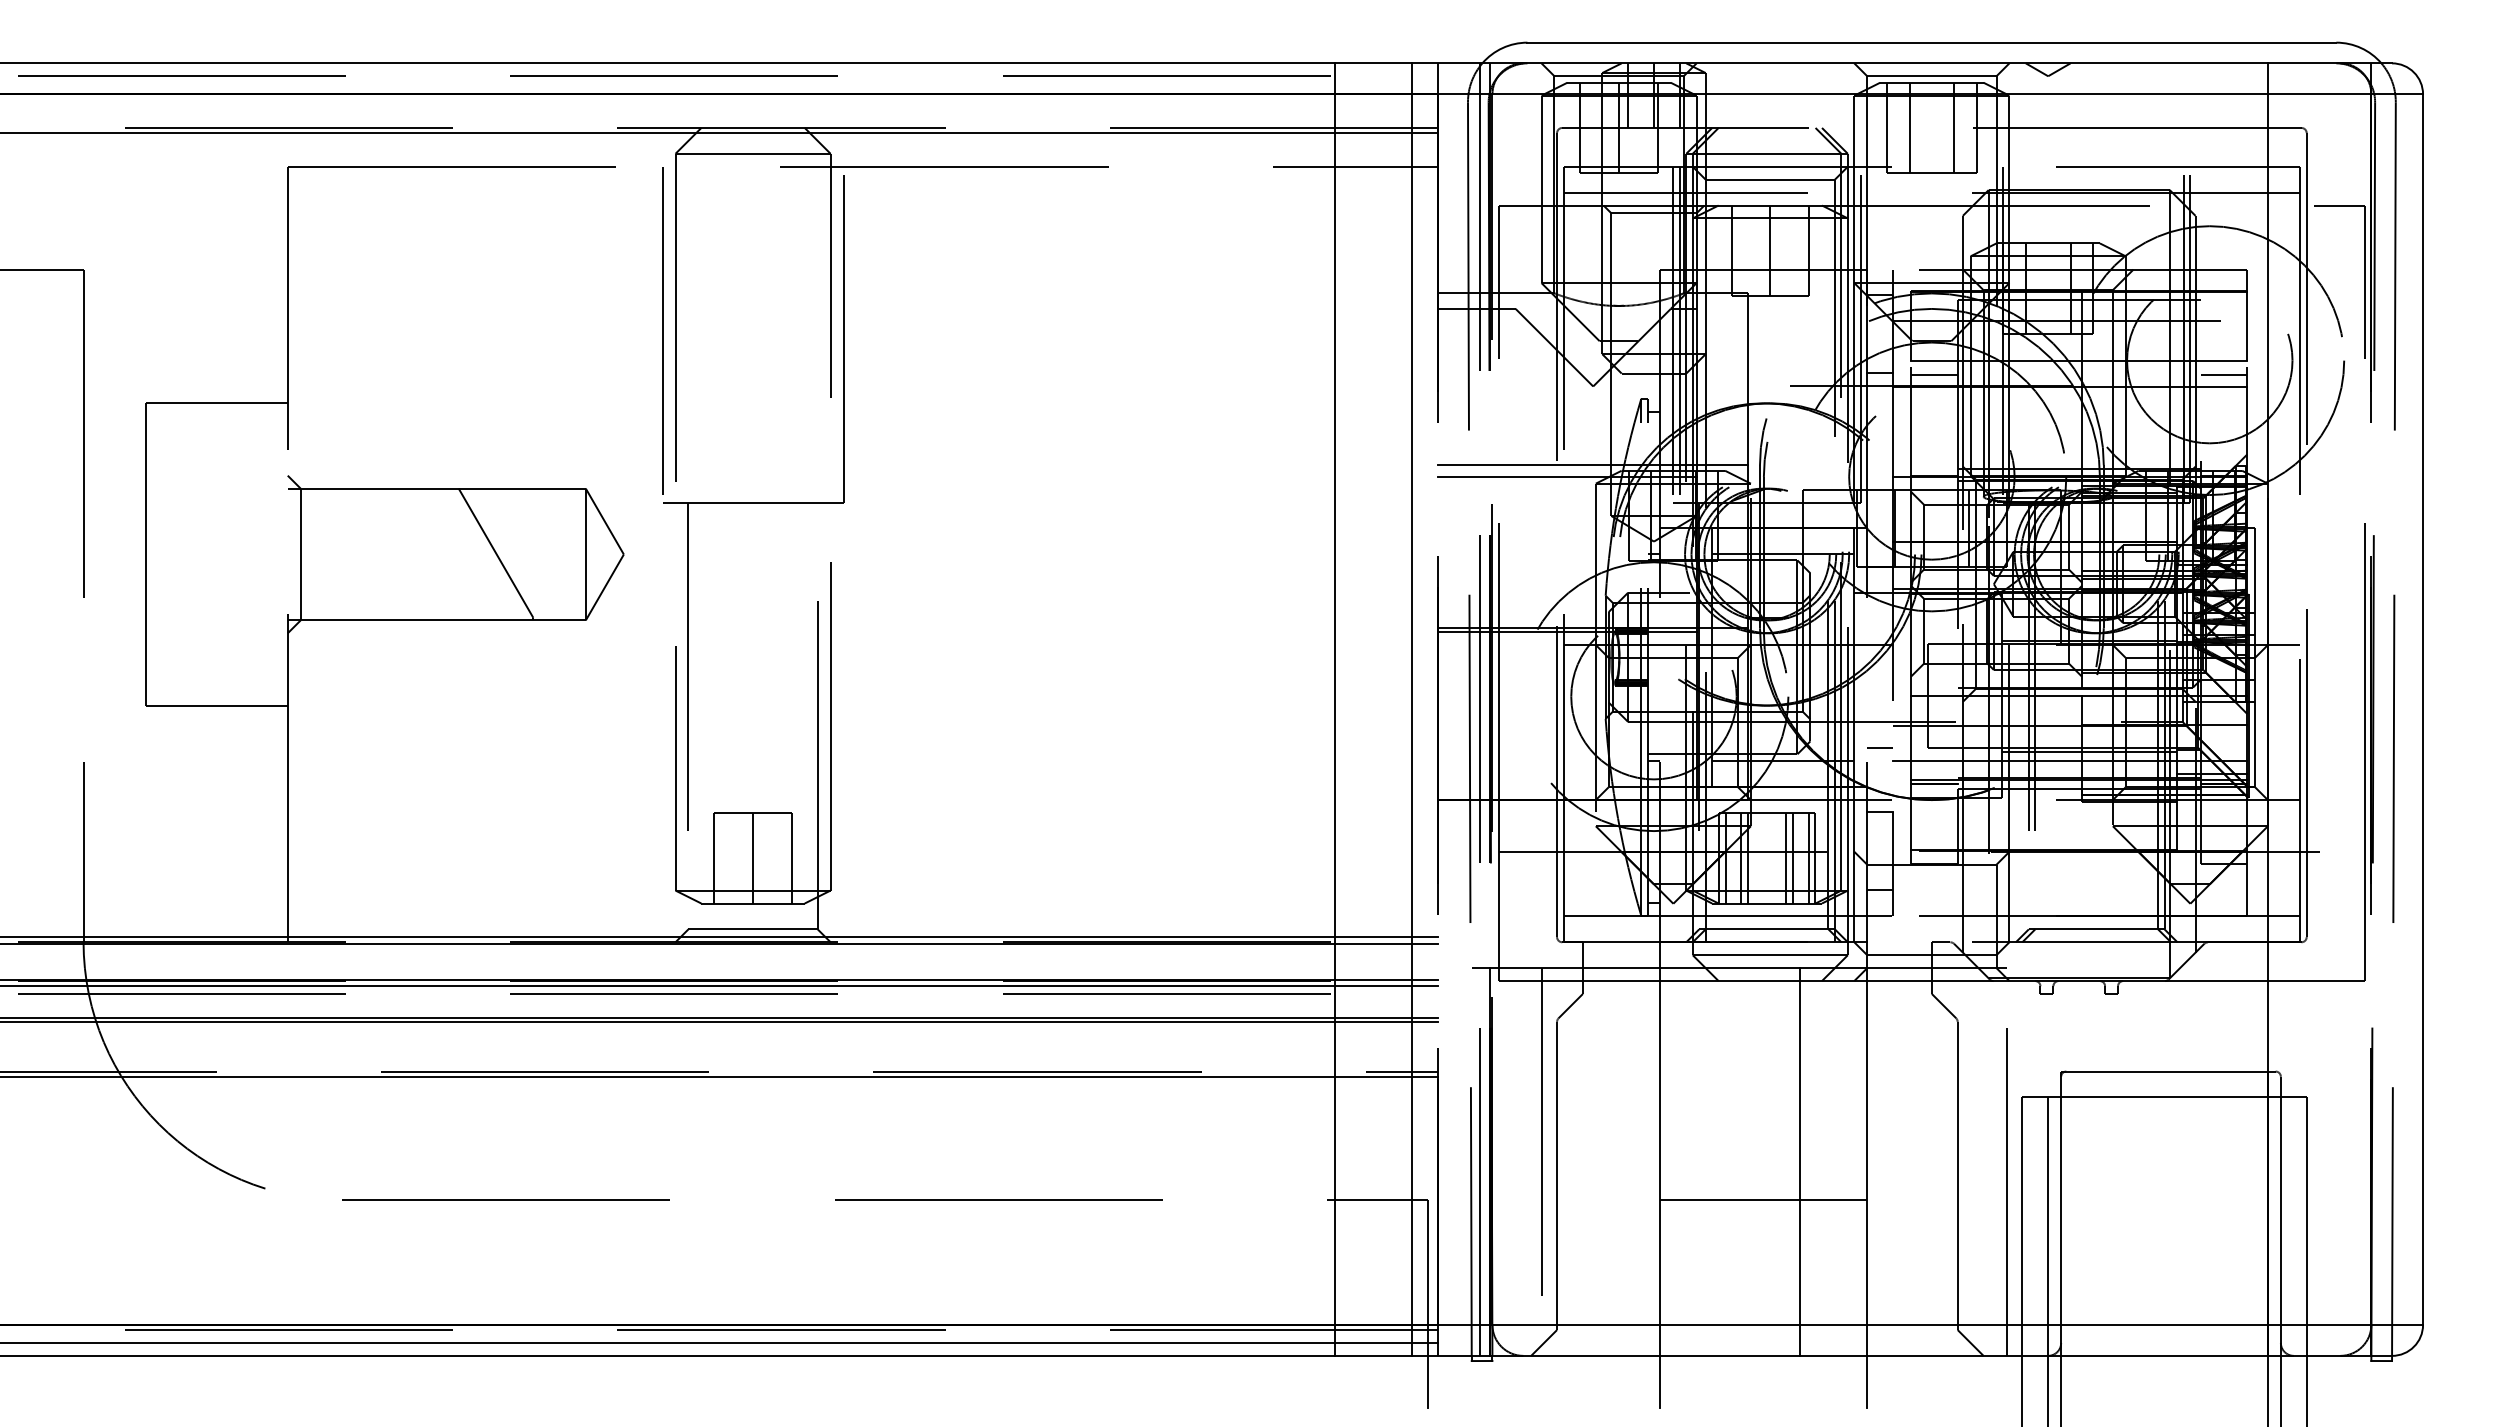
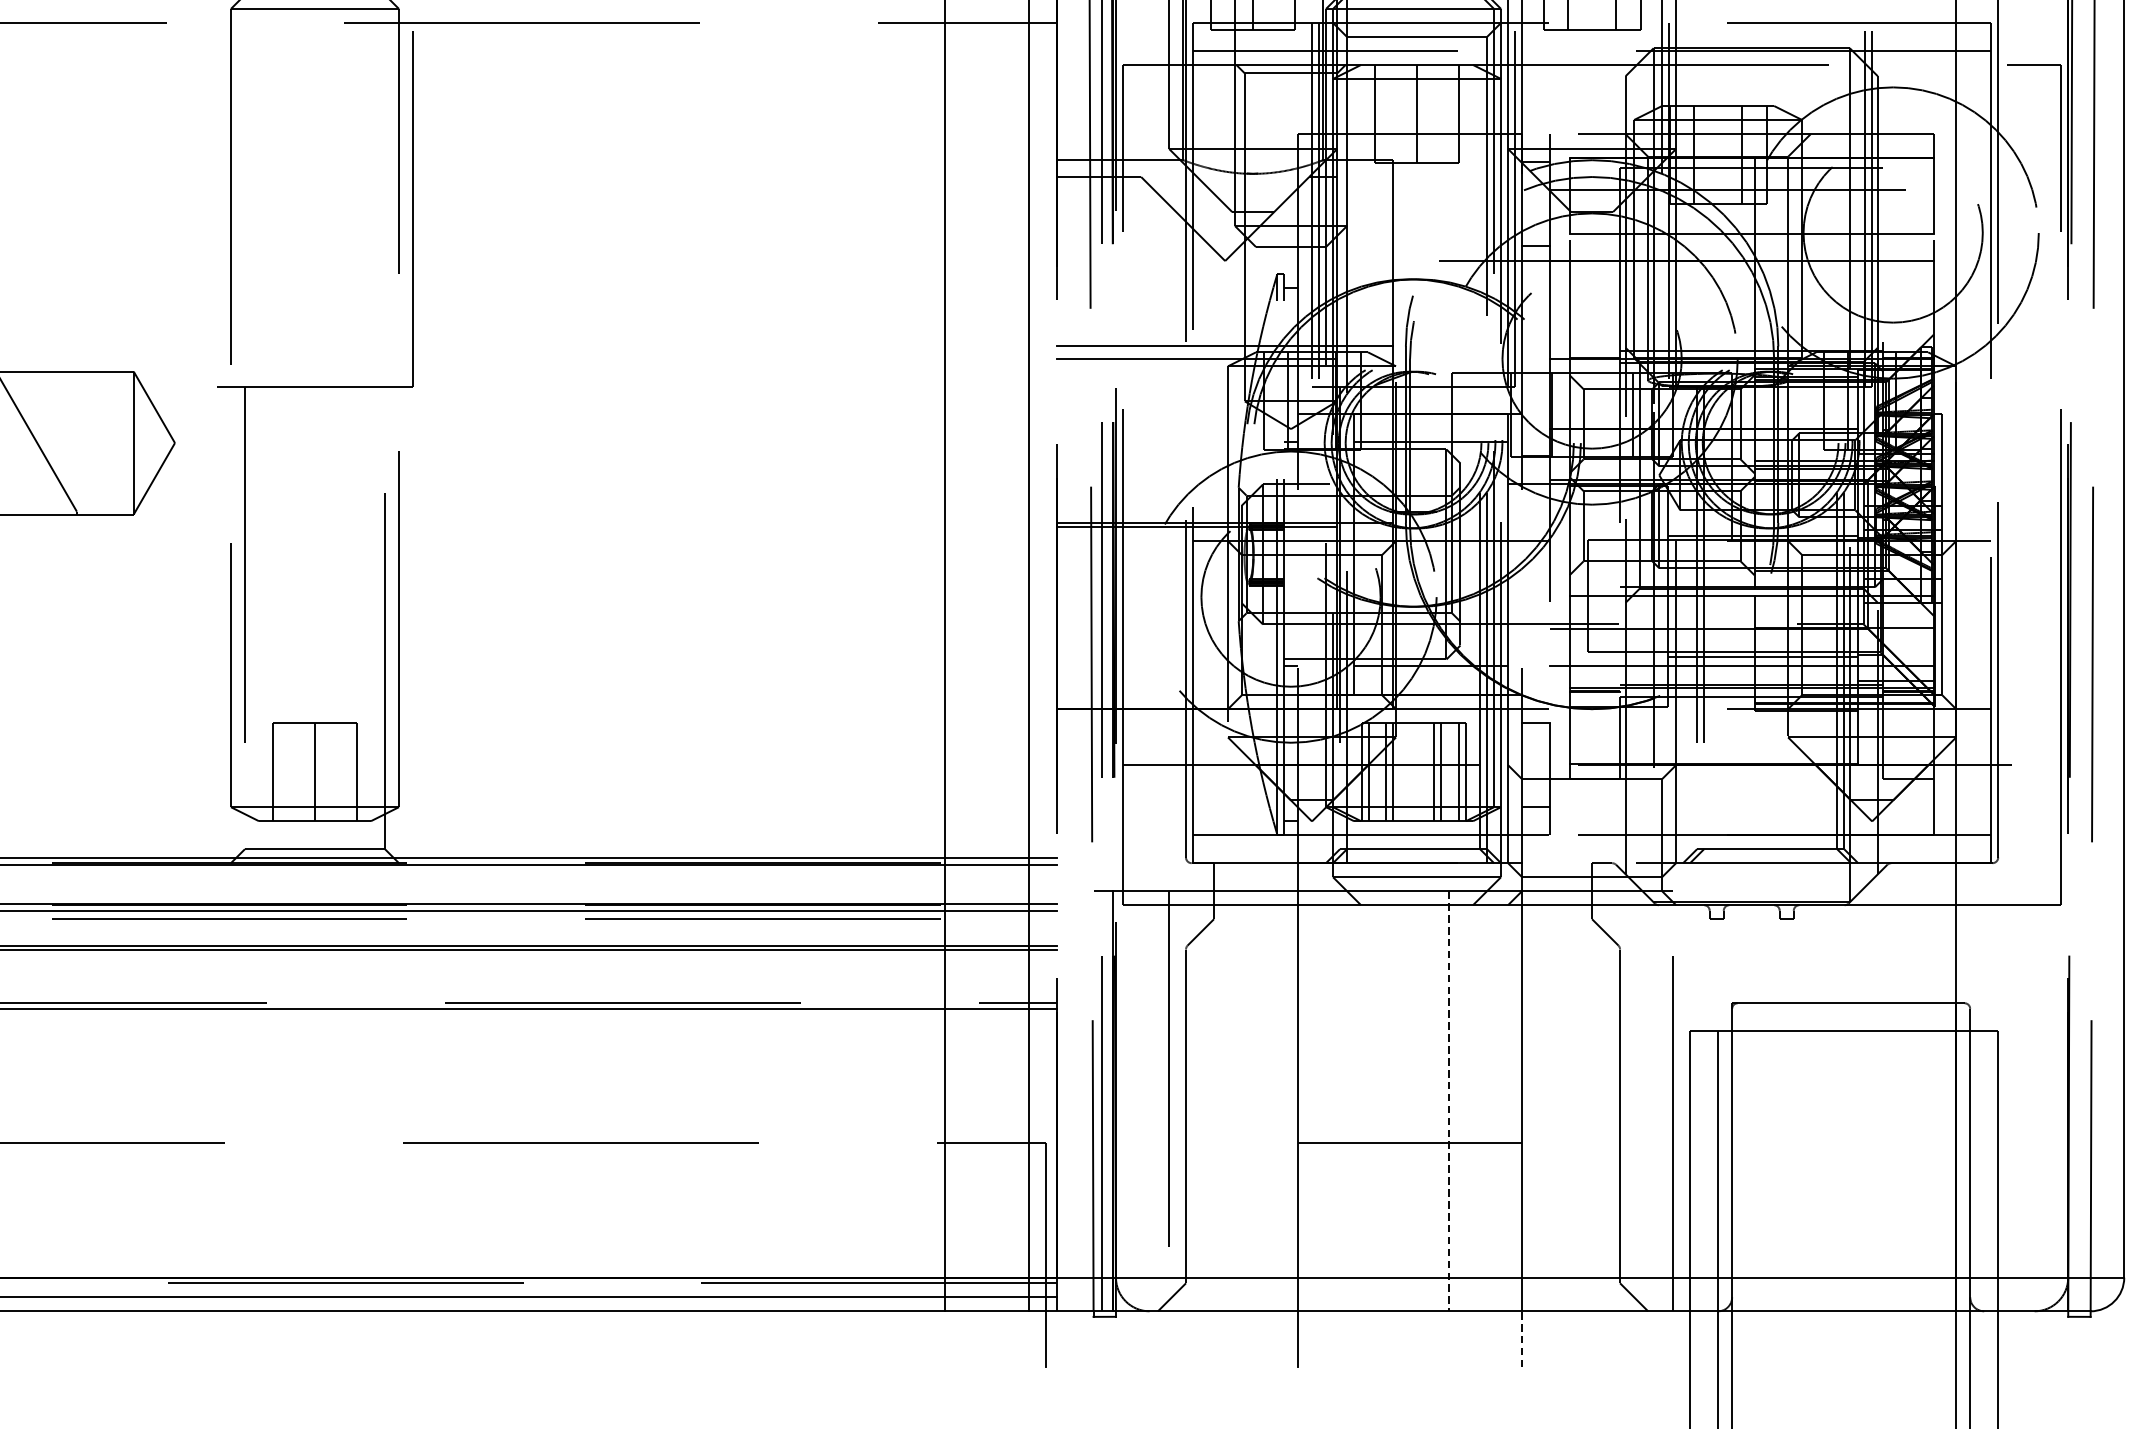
line: (662, 330) -> (216, 200), removed
line: (1934, 375) -> (1594, 249), removed
line: (2223, 375) -> (1908, 249), removed
line: (1880, 747) -> (1536, 652), removed
line: (1800, 1162) -> (1449, 1101), solid -> dashed
line: (1867, 1381) -> (1522, 1339), solid -> dashed

